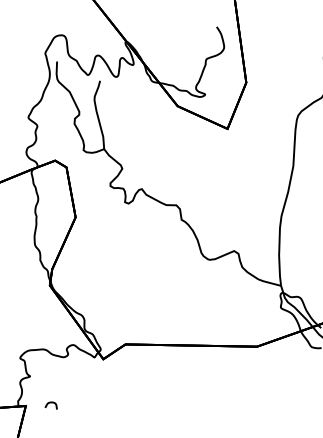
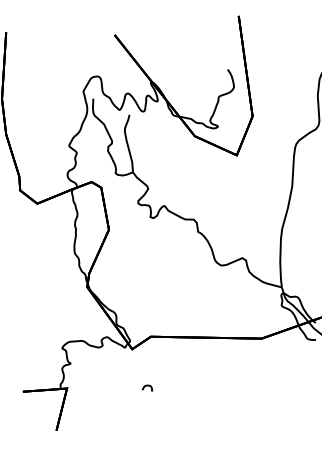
curve: (50, 403) -> (146, 386), moved

